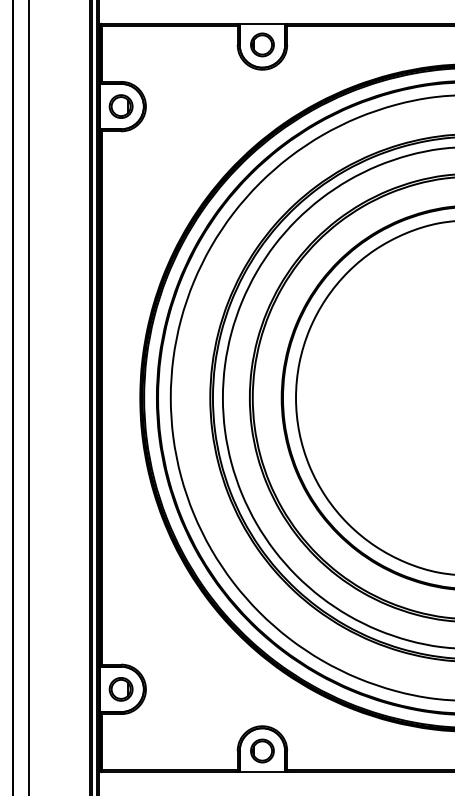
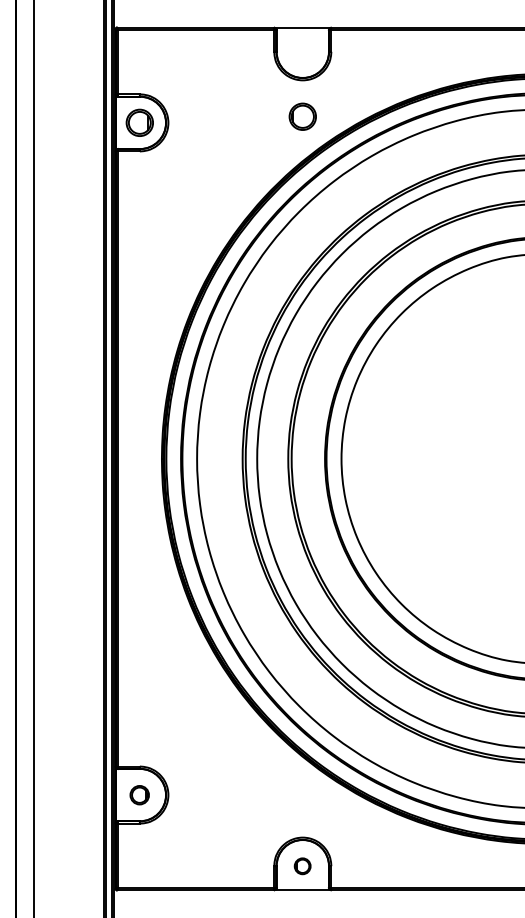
part: (262, 44) -> (302, 116), moved
part: (120, 689) -> (139, 795), size x0.7
part: (262, 751) -> (302, 866), size x0.6

